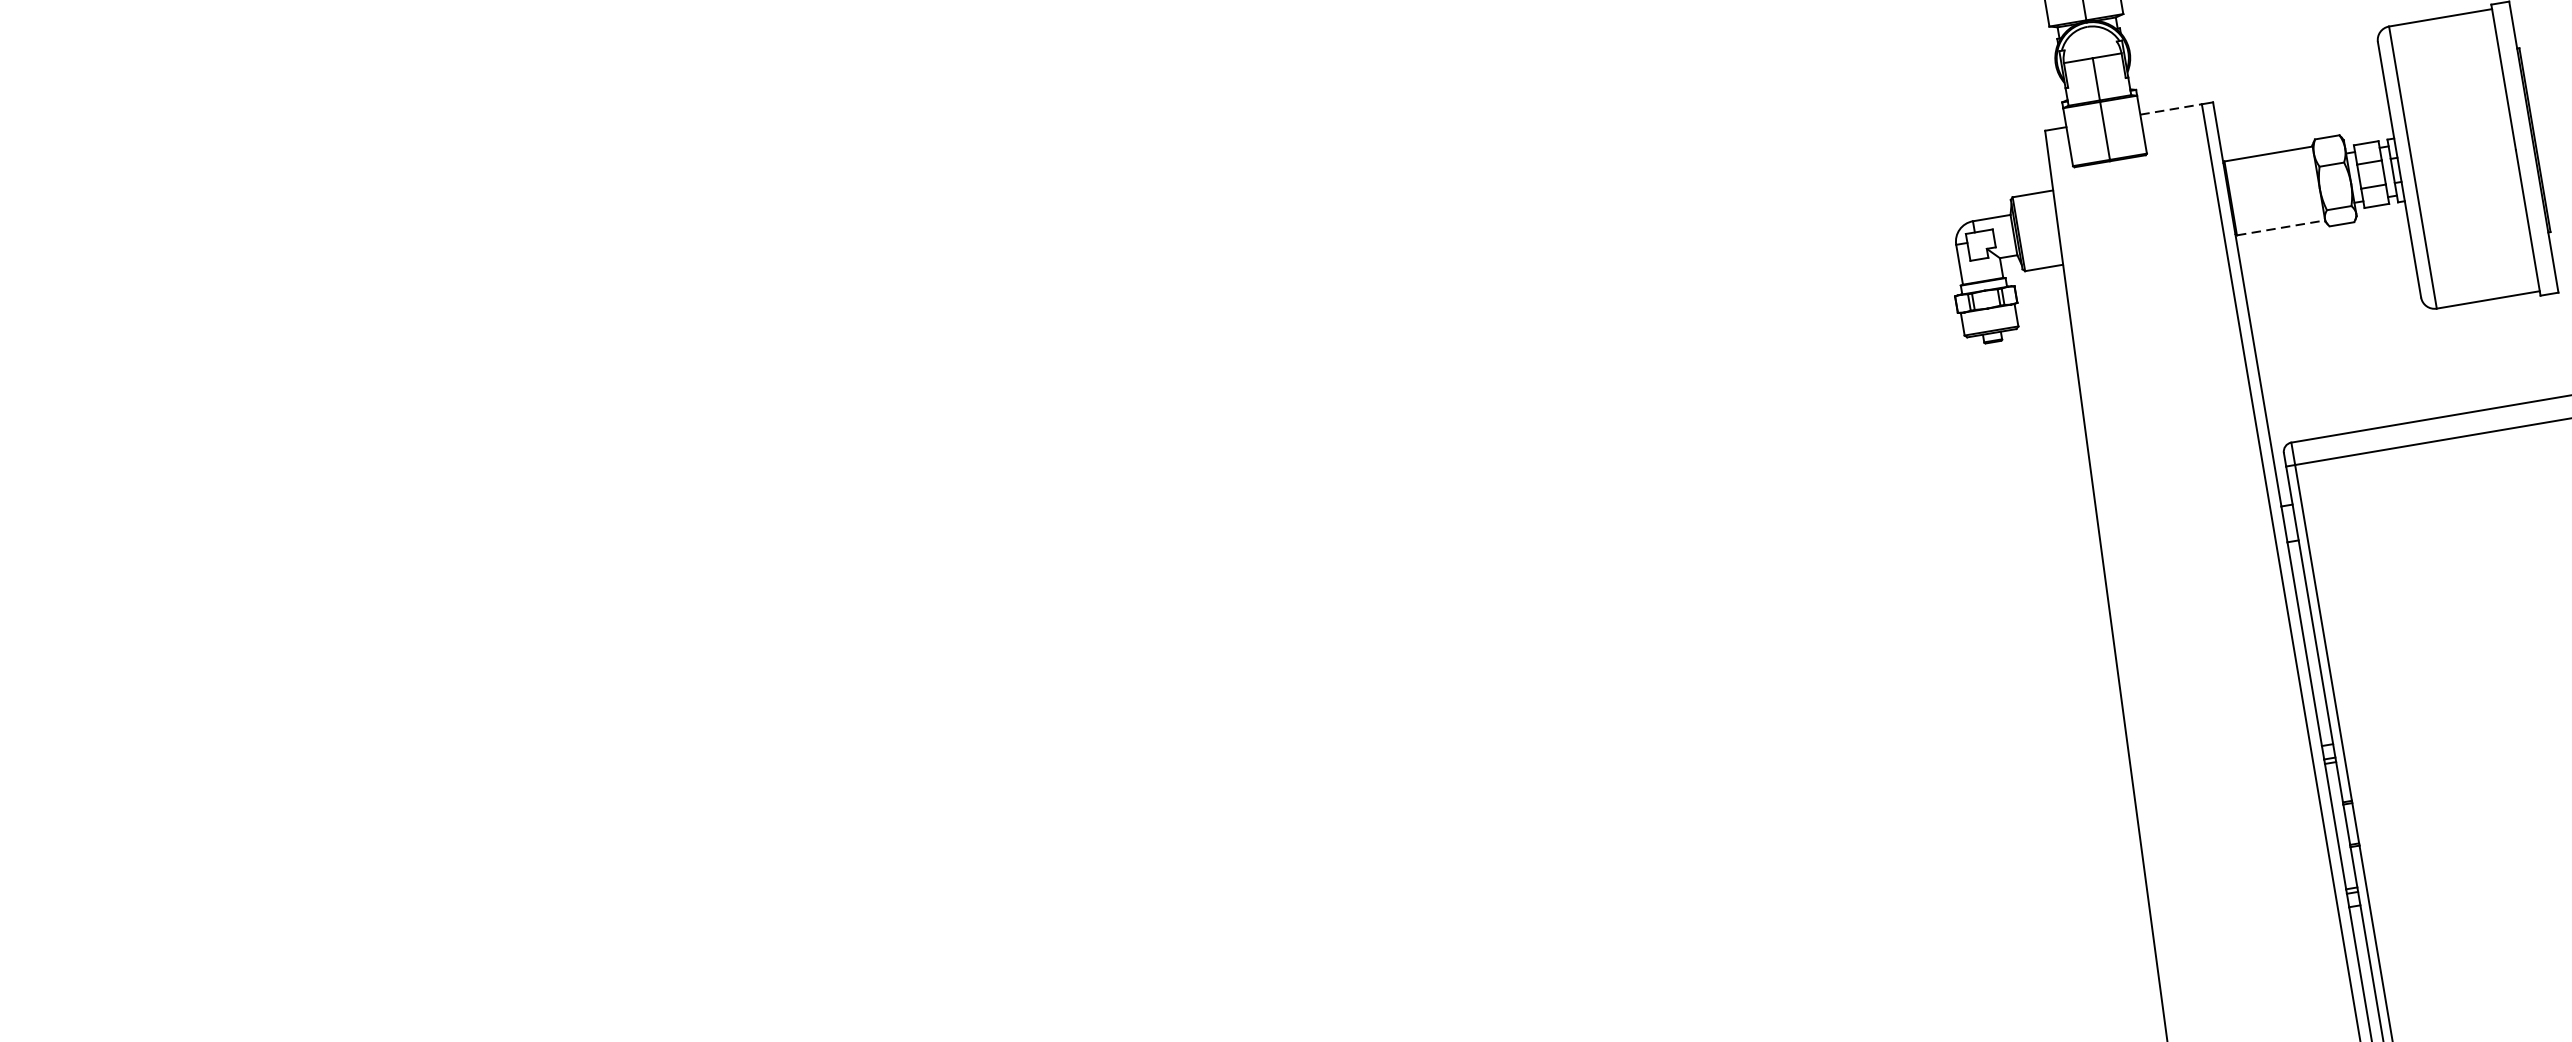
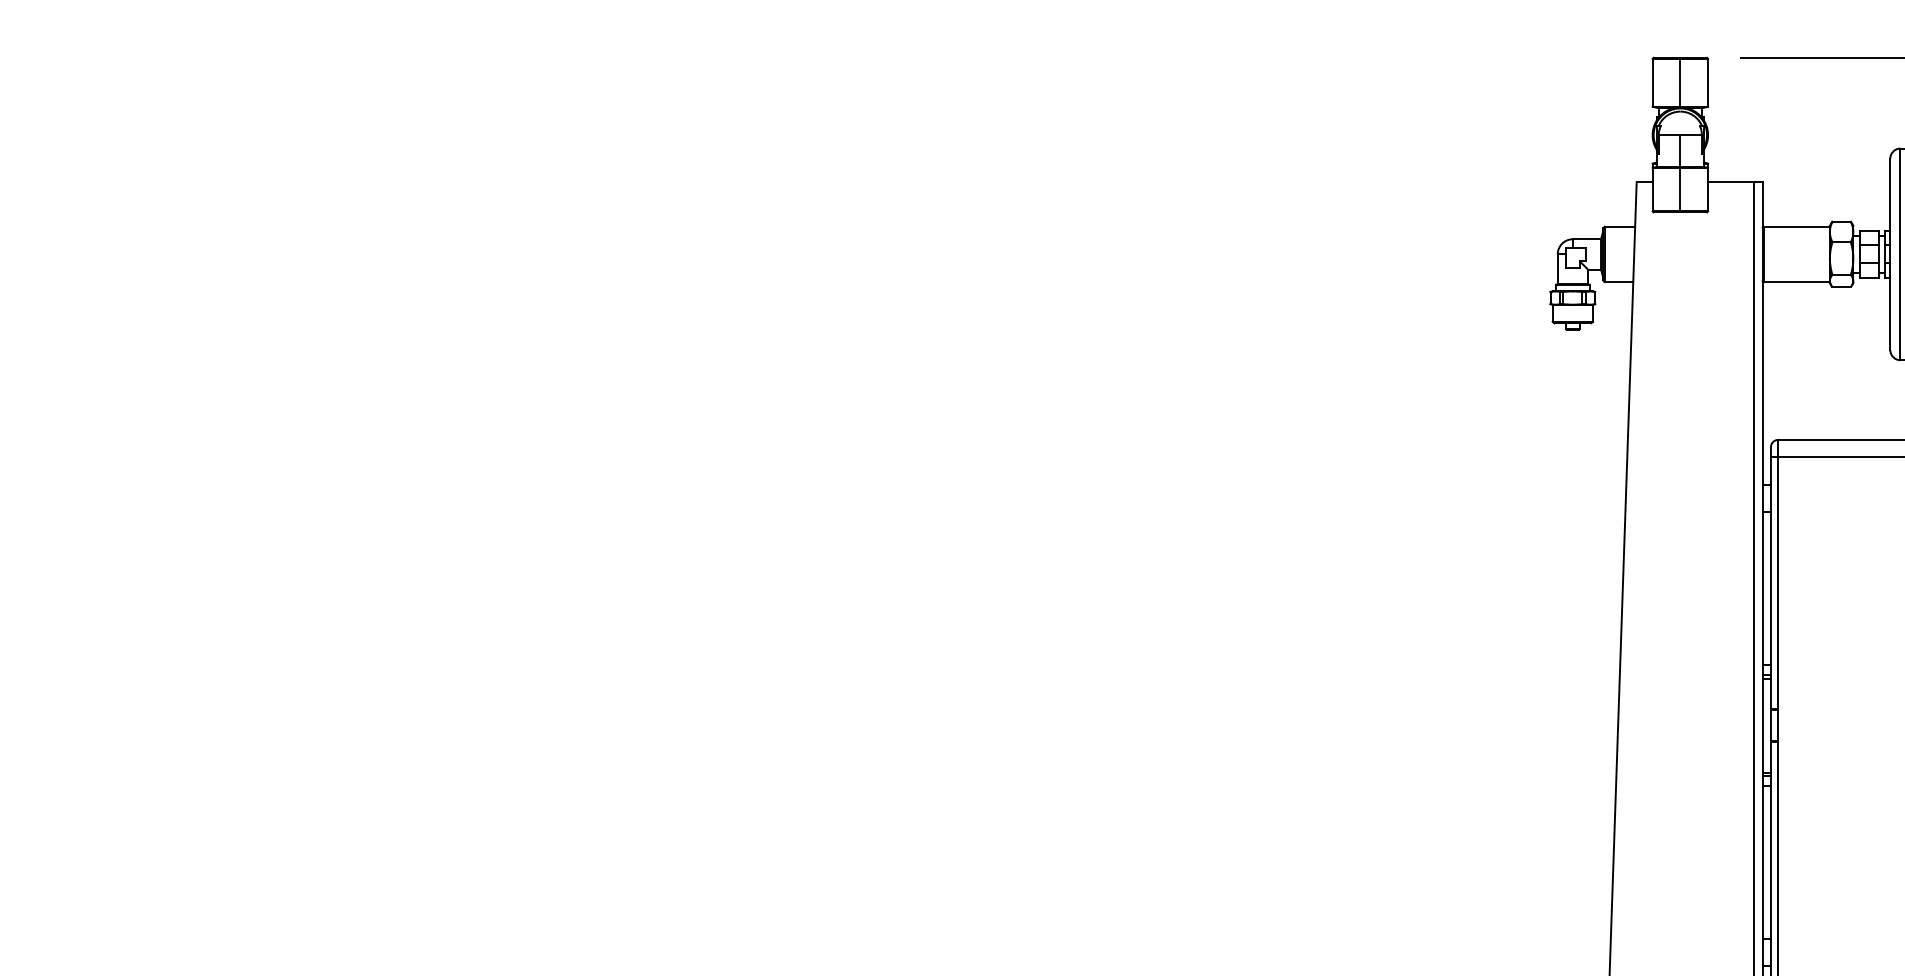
line: (2171, 109) -> (1731, 182), dashed -> solid
line: (2282, 228) -> (1797, 282), dashed -> solid

